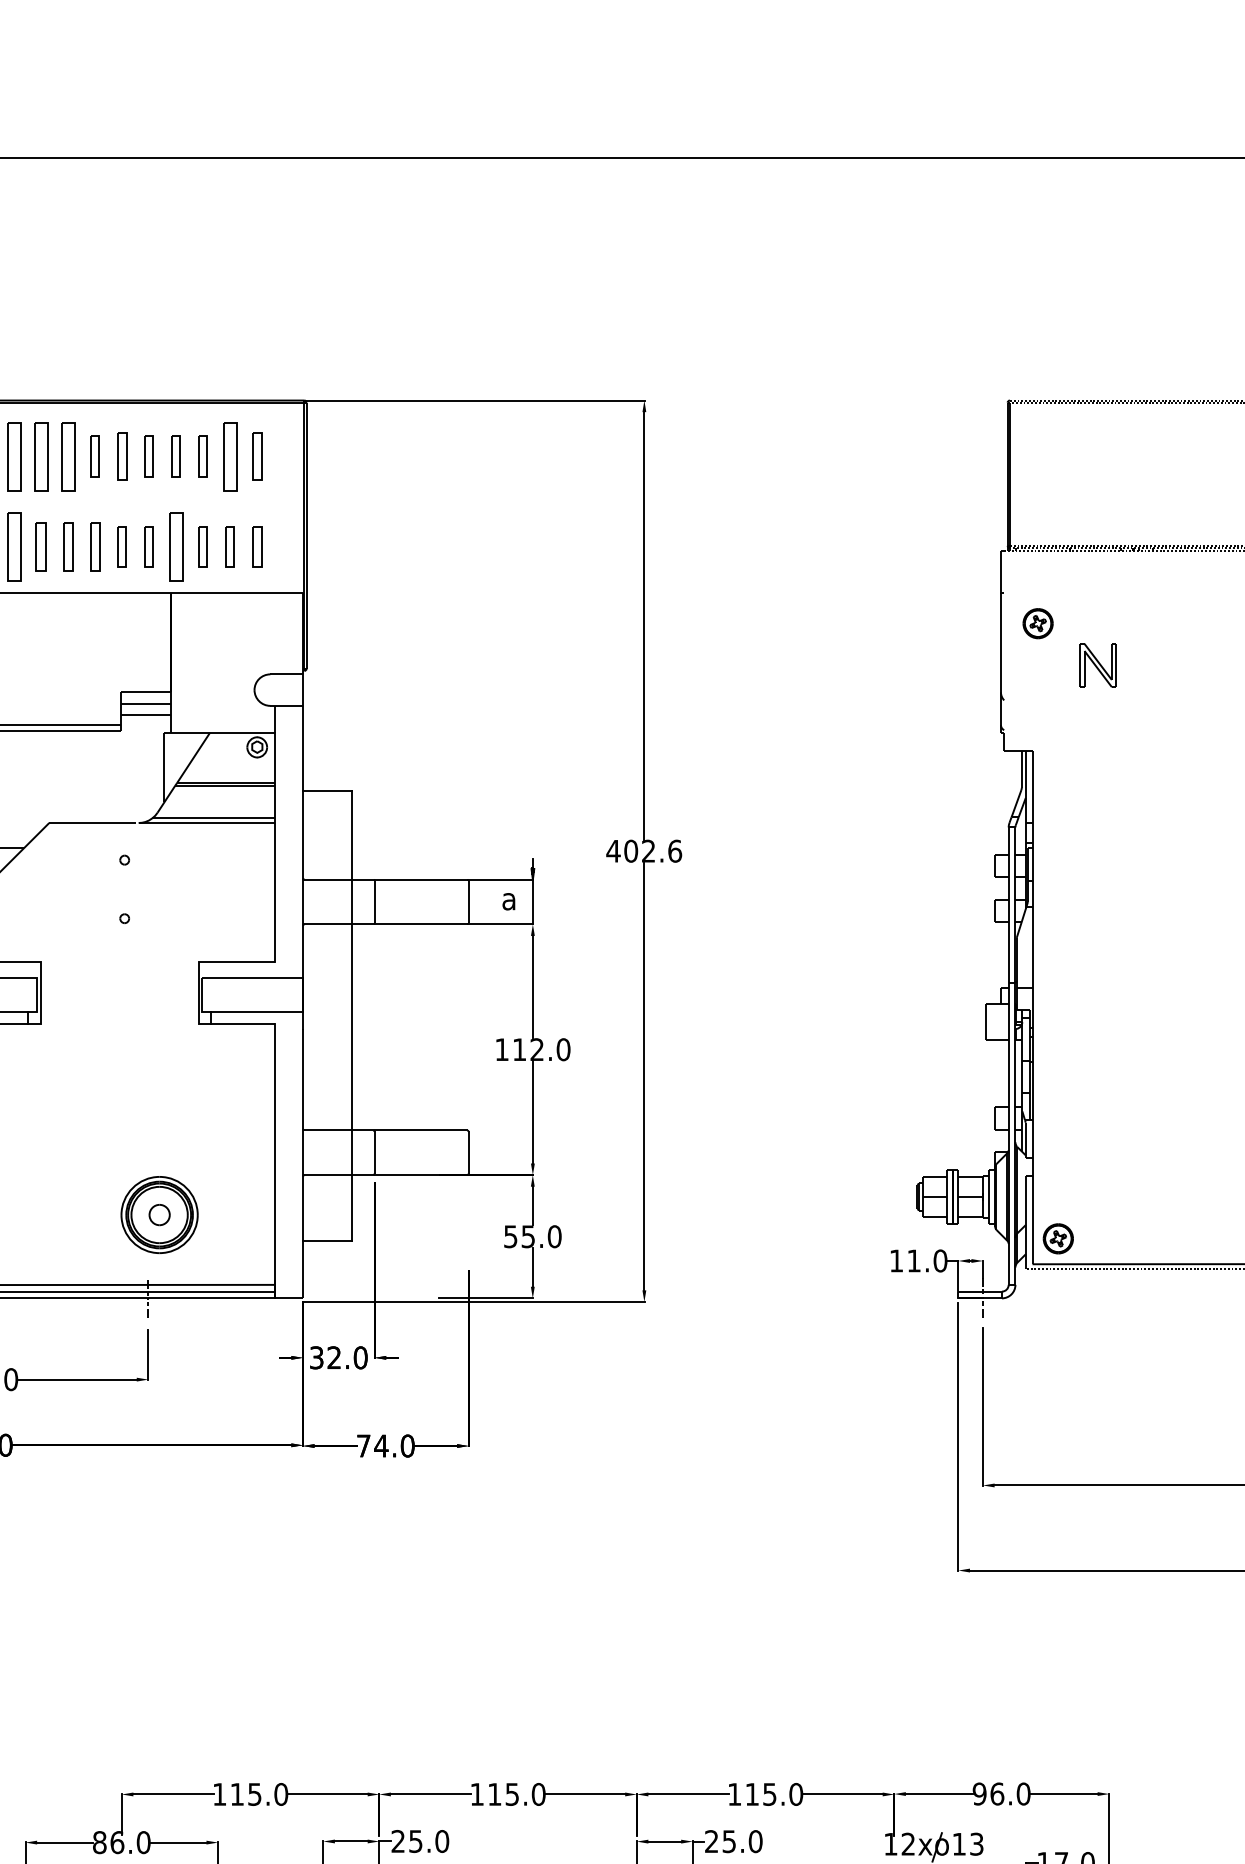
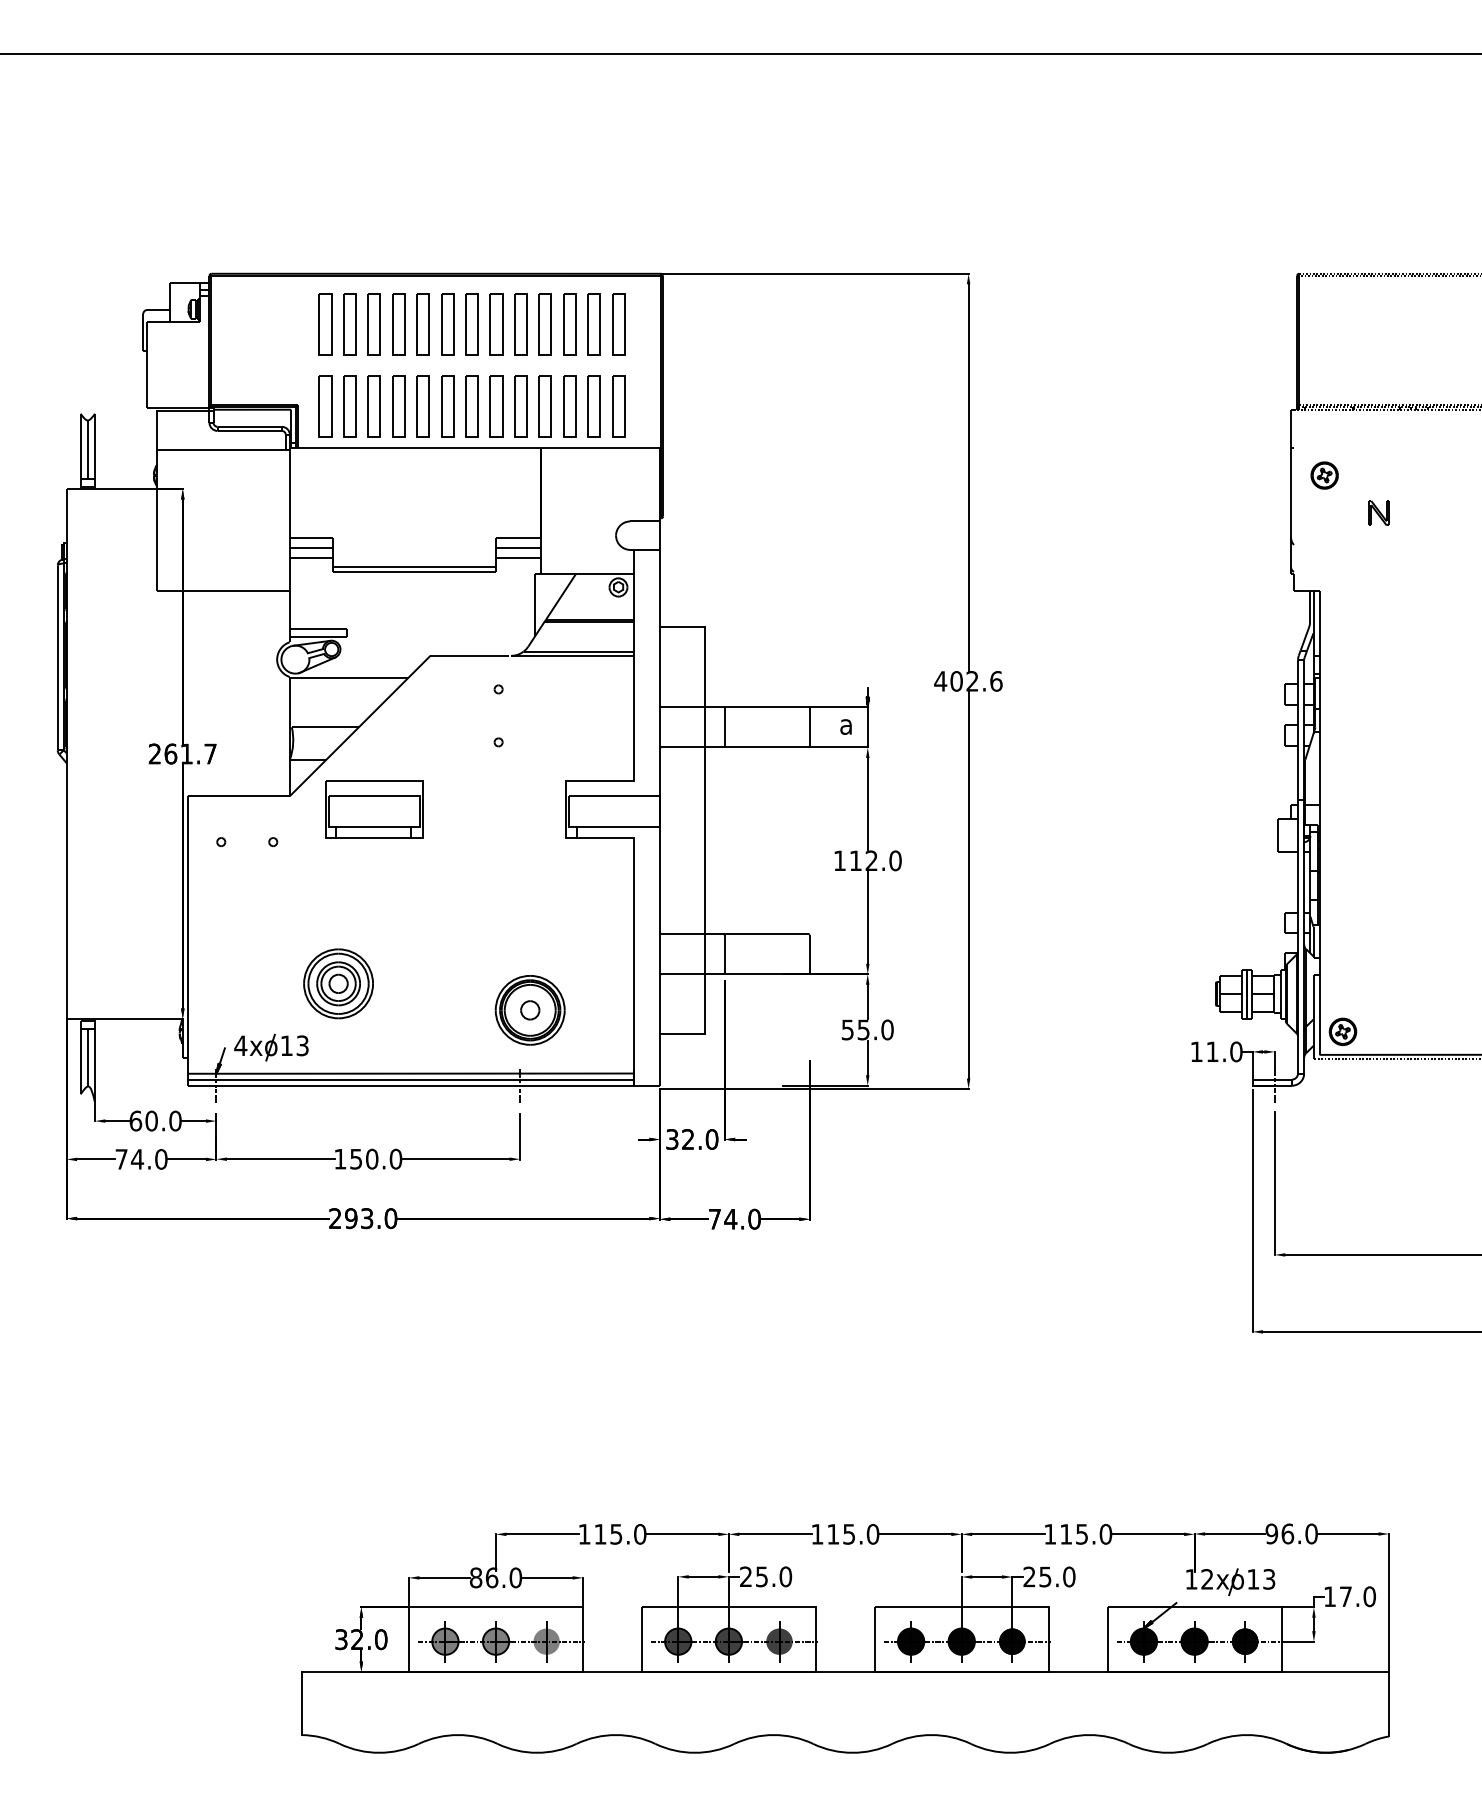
part: (94, 456) -> (471, 324), size x1.67
part: (122, 456) -> (496, 324), size x1.43
part: (148, 456) -> (520, 324), size x1.67
part: (175, 456) -> (544, 324), size x1.67
part: (203, 456) -> (569, 324), size x1.67
part: (257, 456) -> (618, 324), size x1.43
part: (40, 547) -> (422, 406), size x1.43
part: (68, 547) -> (447, 406), size x1.43
part: (94, 547) -> (471, 406), size x1.43
part: (122, 547) -> (496, 406), size x1.67
part: (148, 547) -> (520, 406), size x1.67
part: (203, 547) -> (569, 406), size x1.67
part: (229, 547) -> (593, 406), size x1.67
part: (257, 547) -> (618, 406), size x1.67
part: (1097, 664) -> (1378, 512), size x0.62

